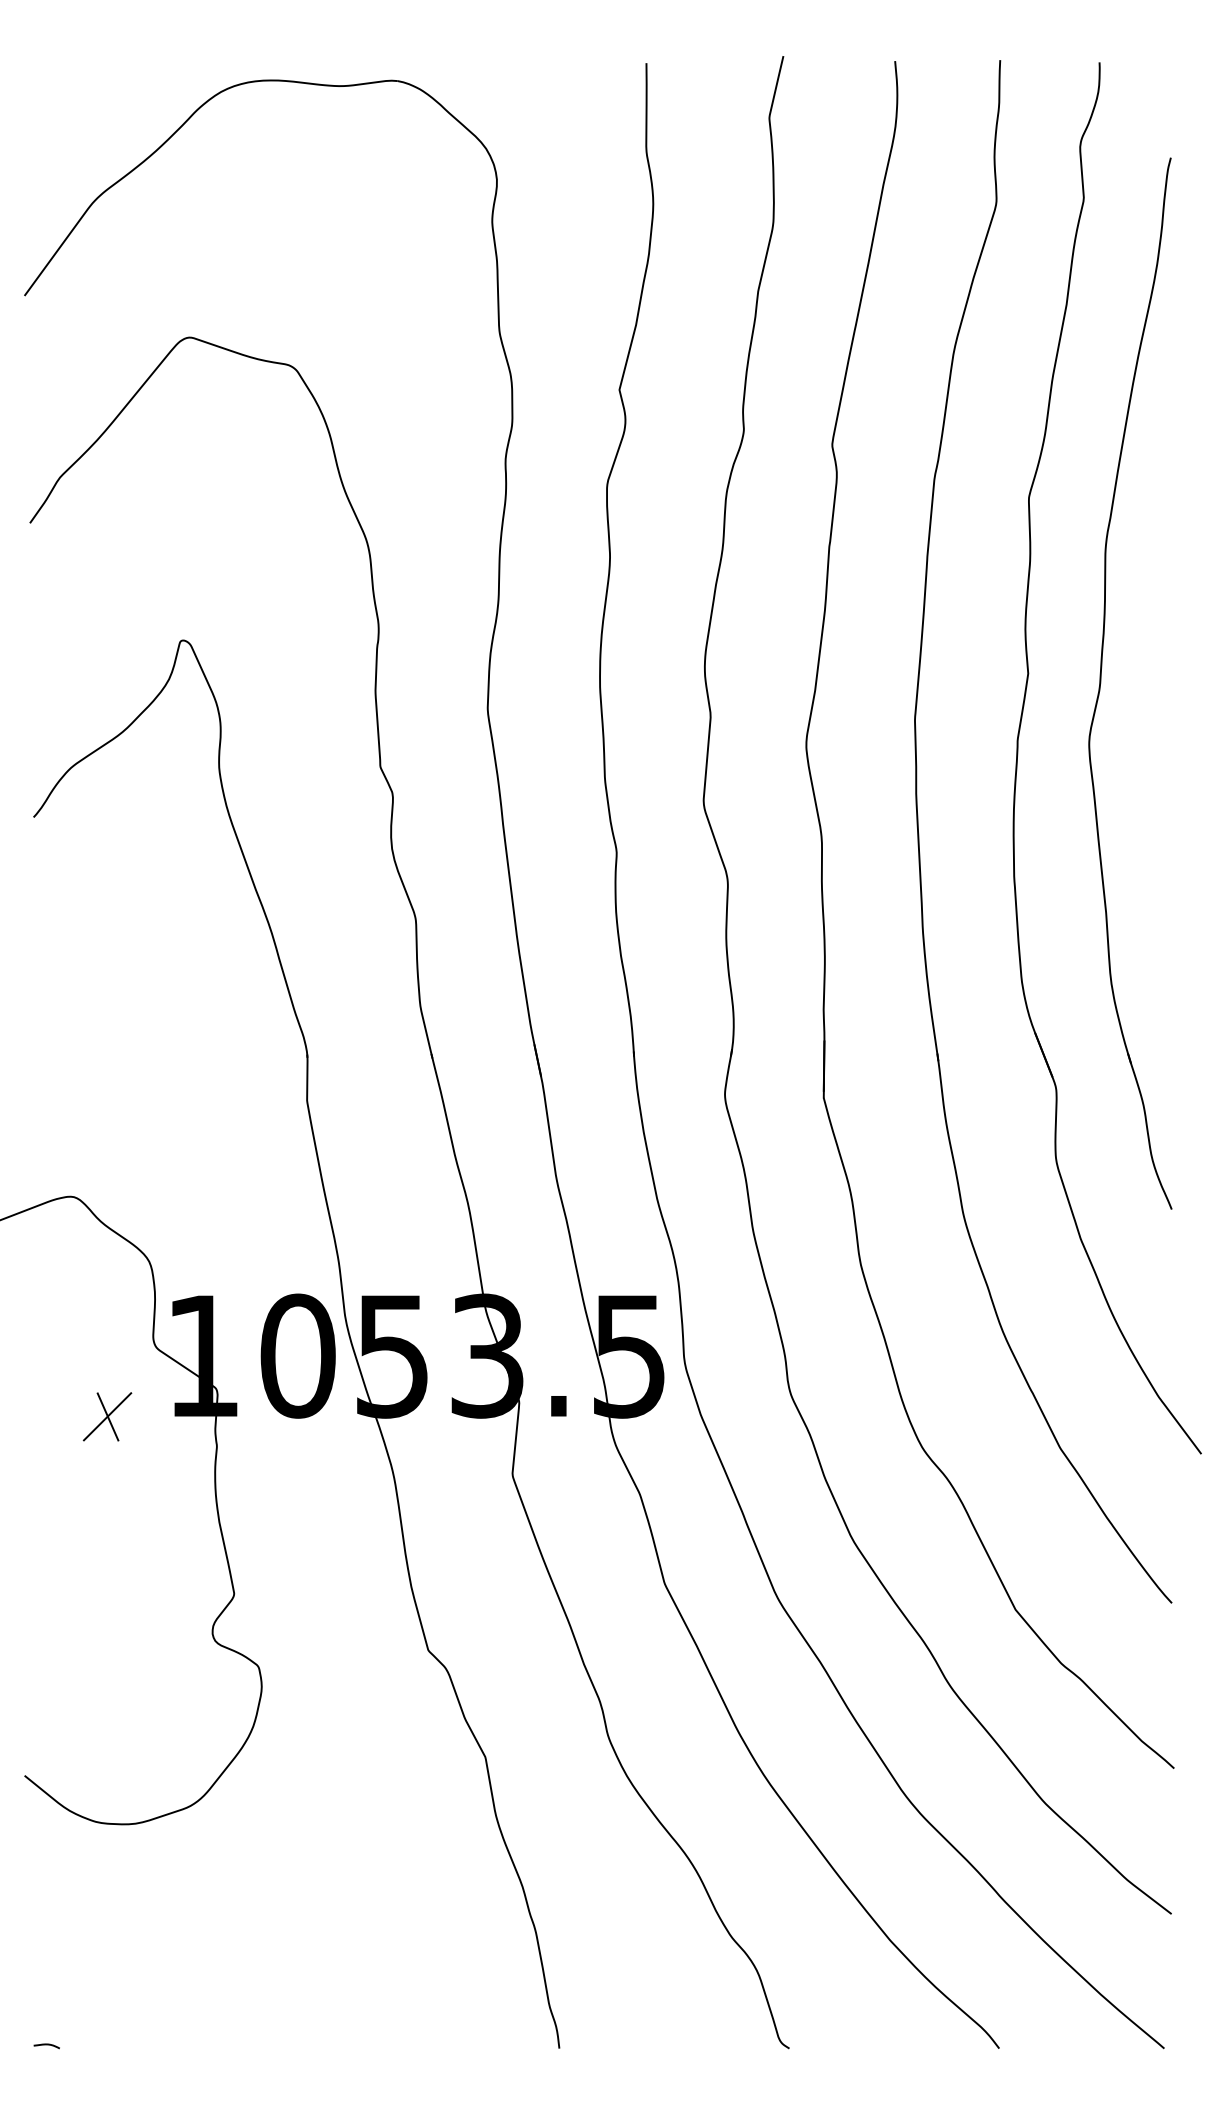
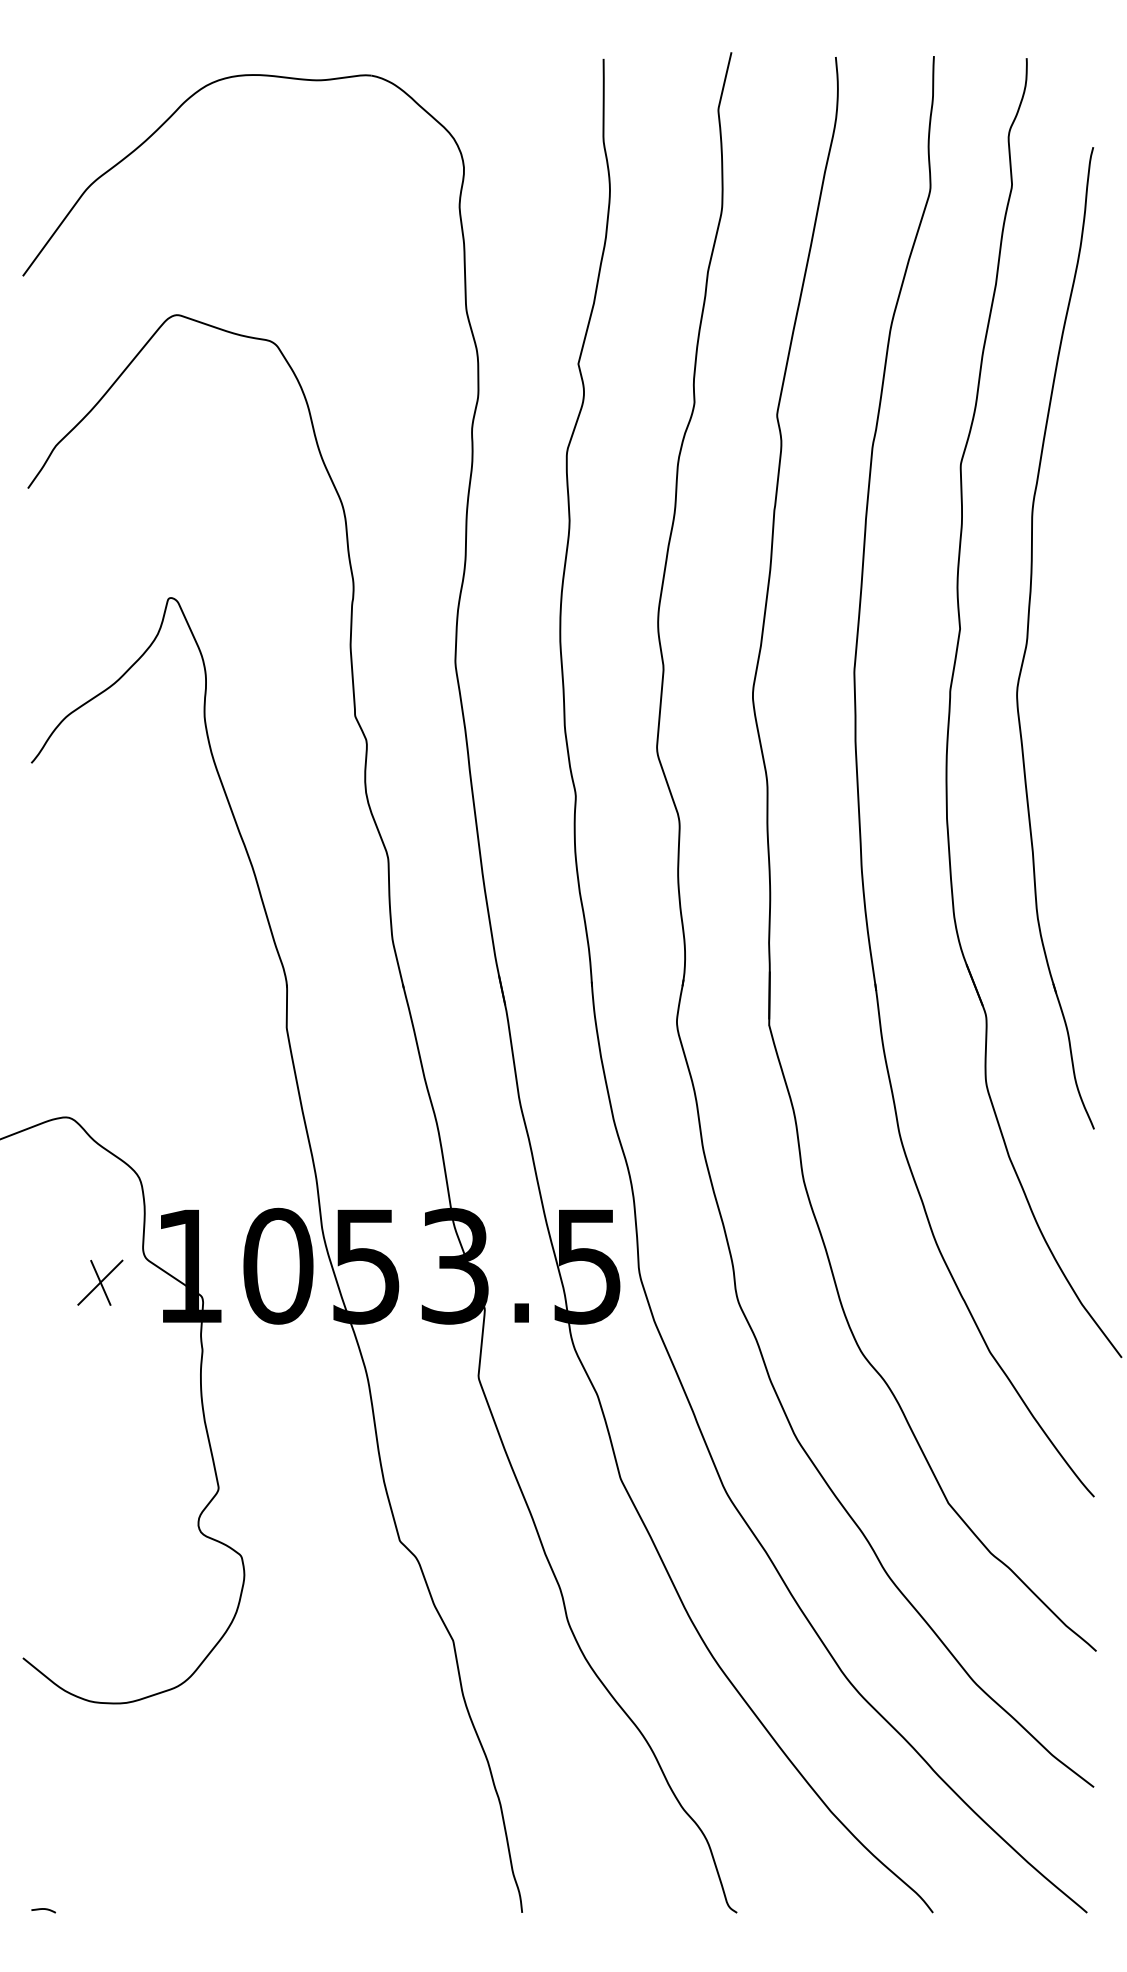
part: (107, 1416) -> (100, 1282), moved

